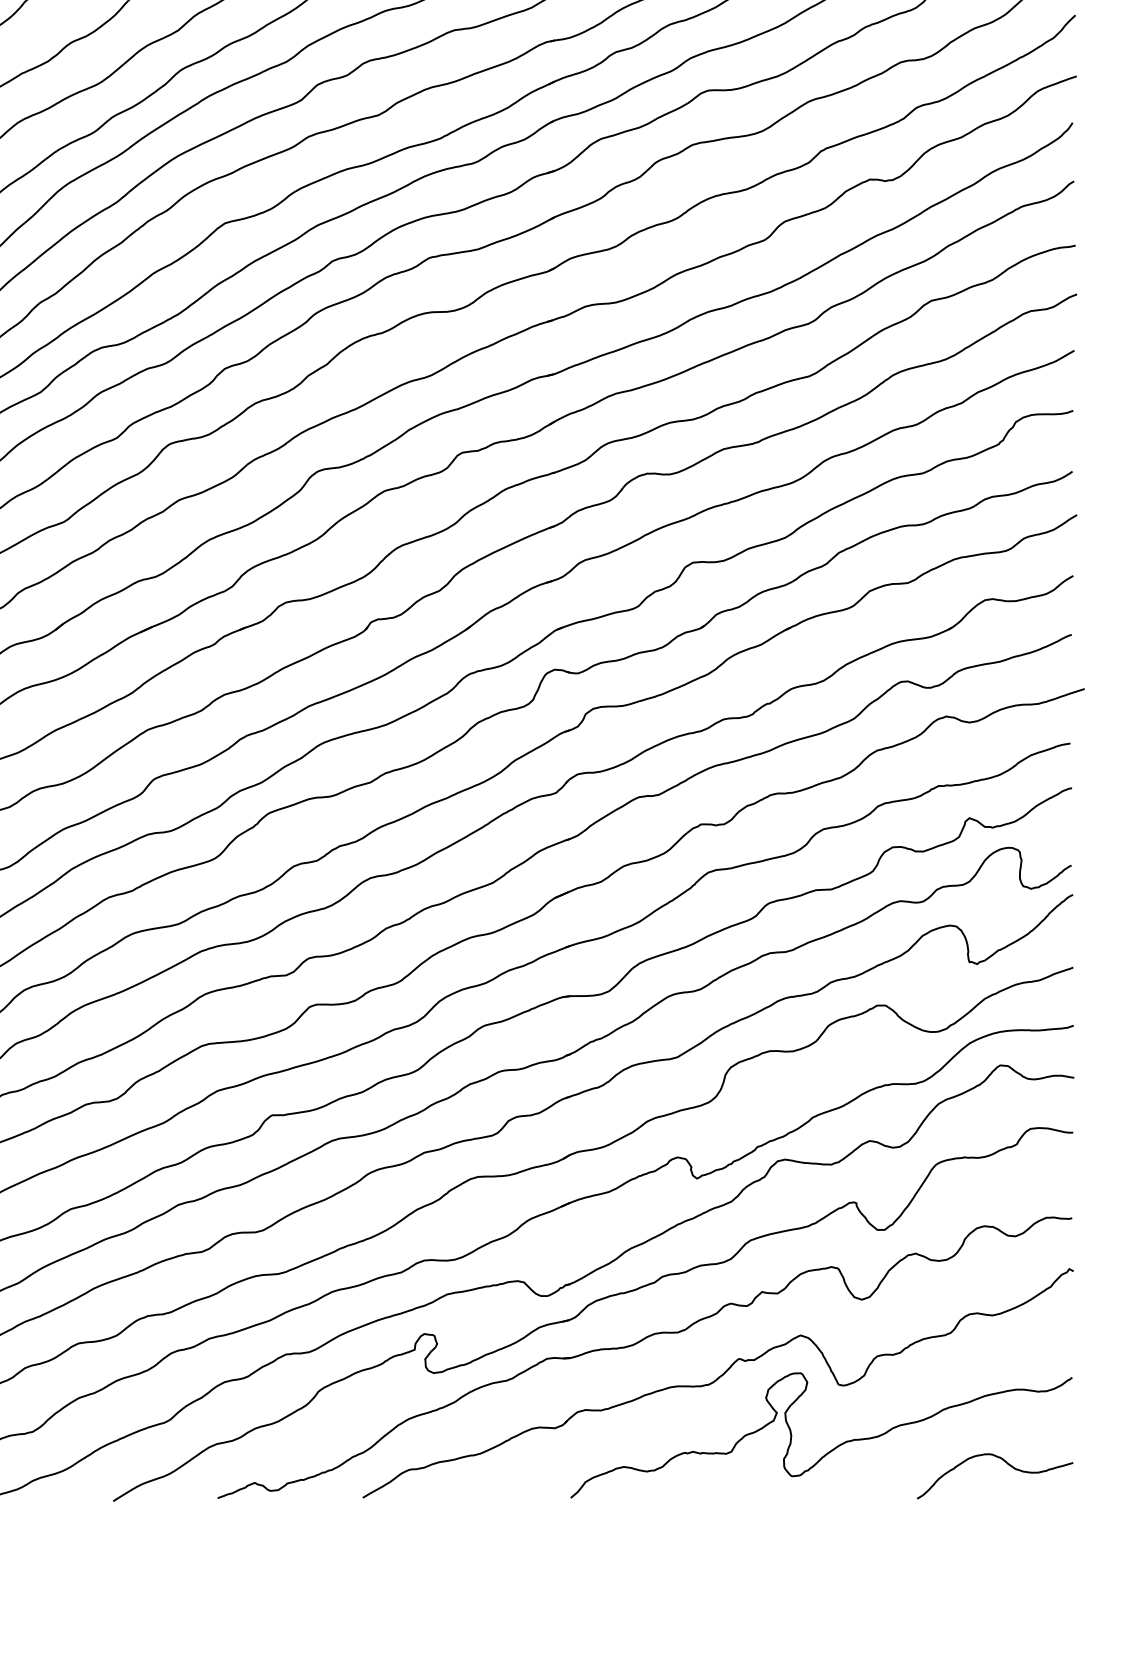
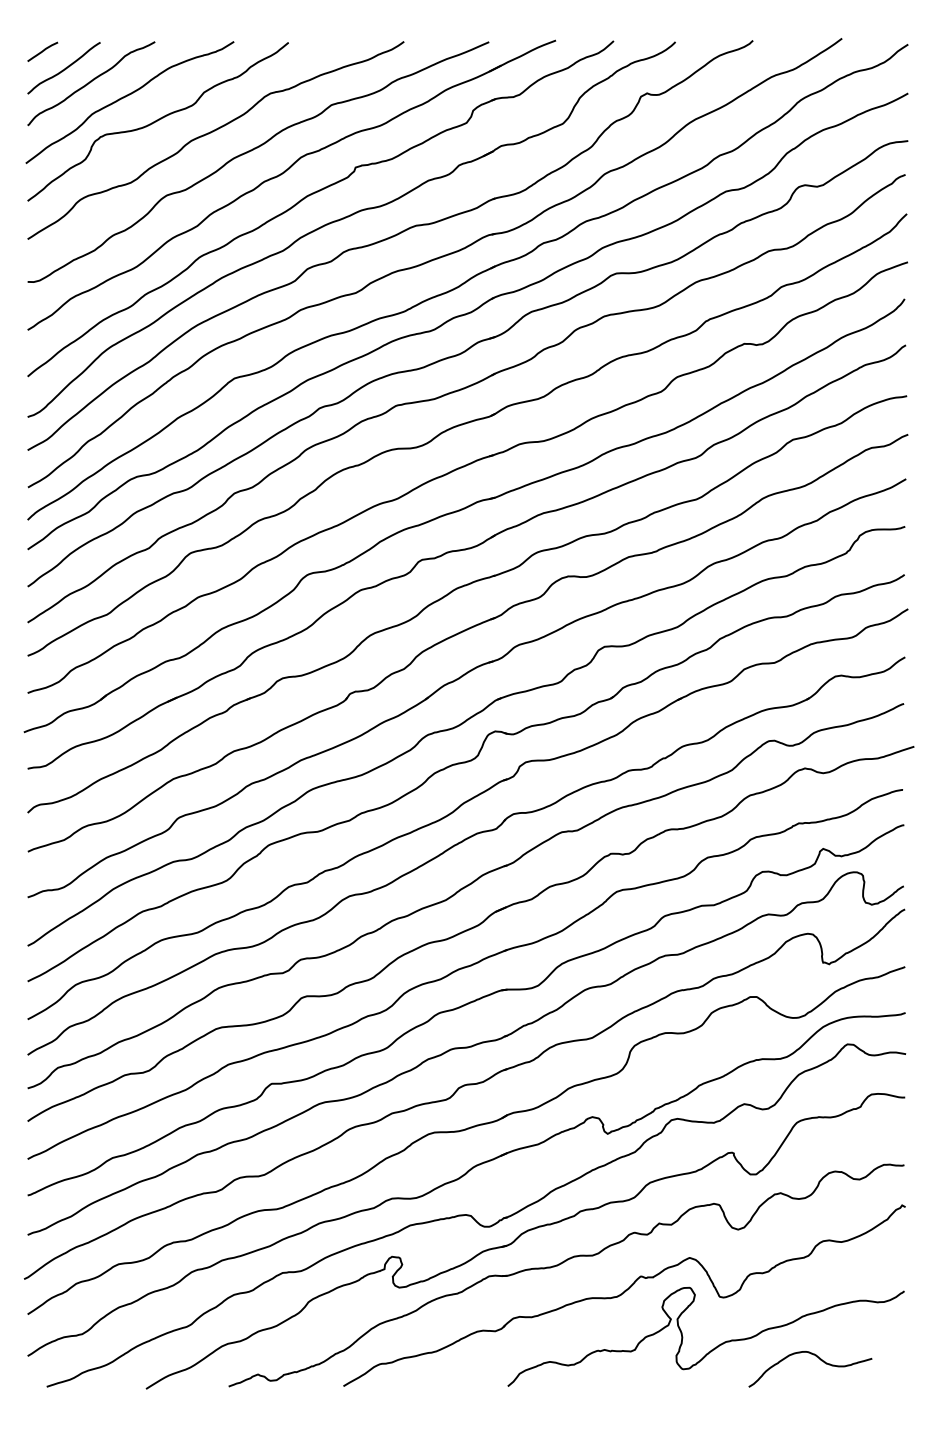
curve: (1006, 1463) -> (819, 1359), moved

